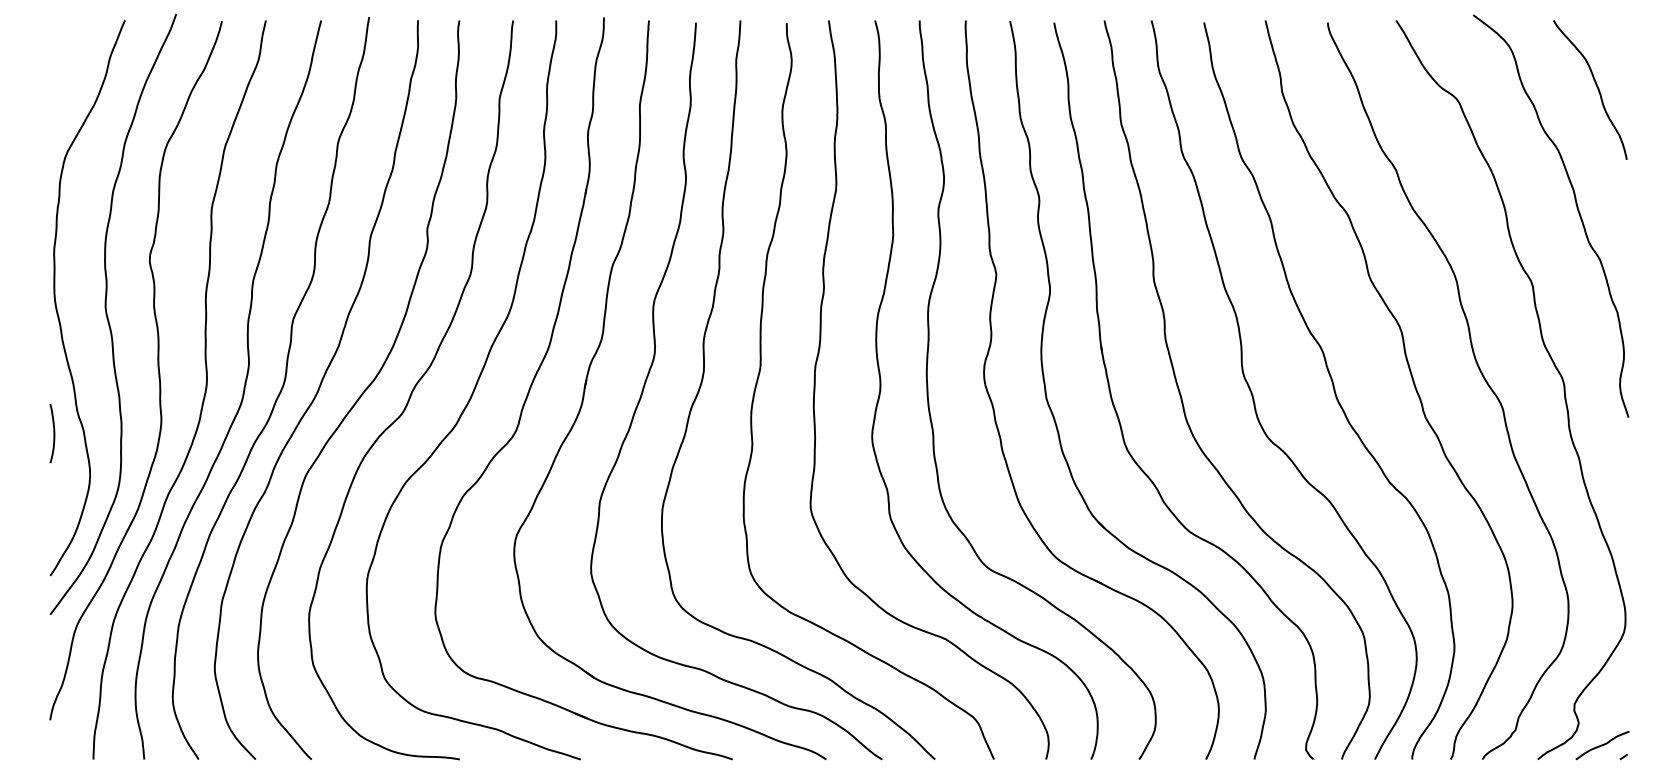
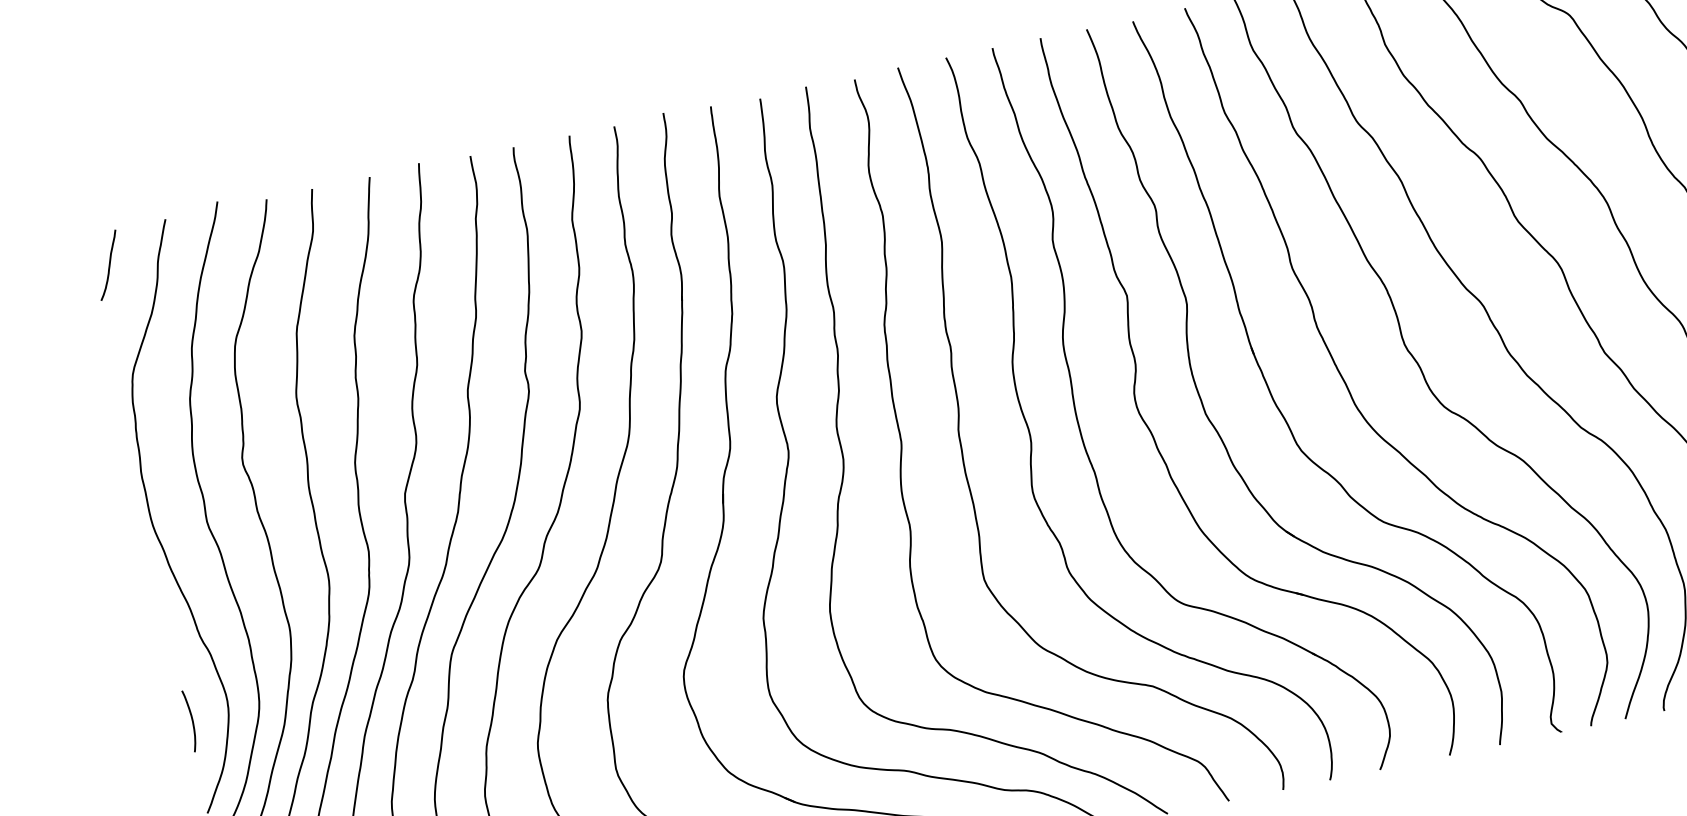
curve: (64, 51) -> (109, 264), added
curve: (53, 433) -> (191, 720), moved

